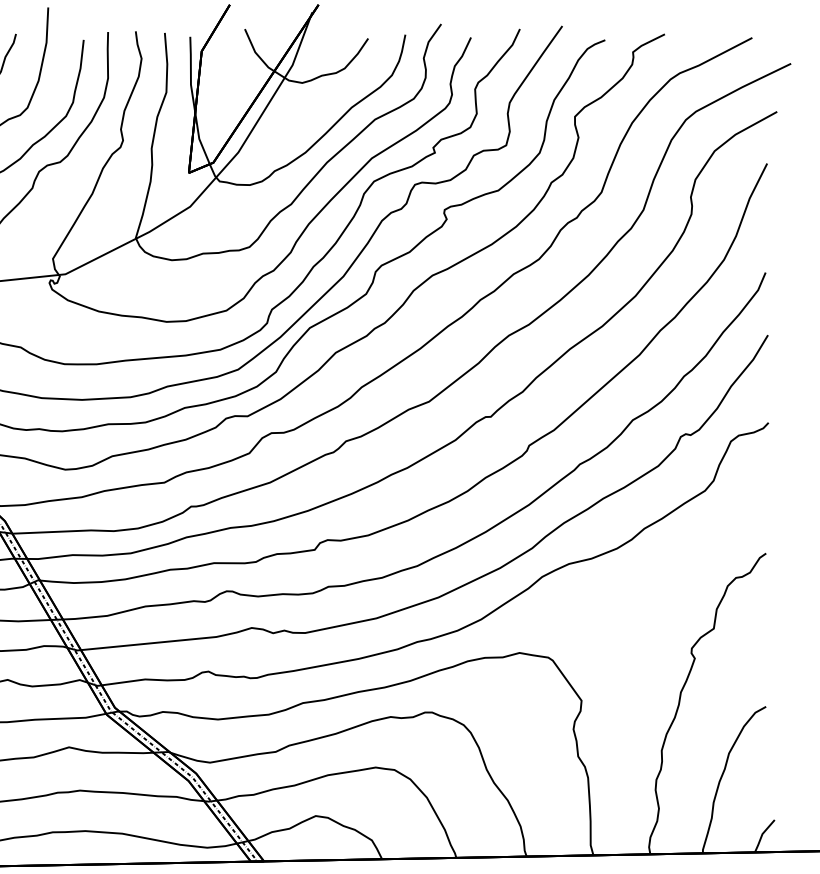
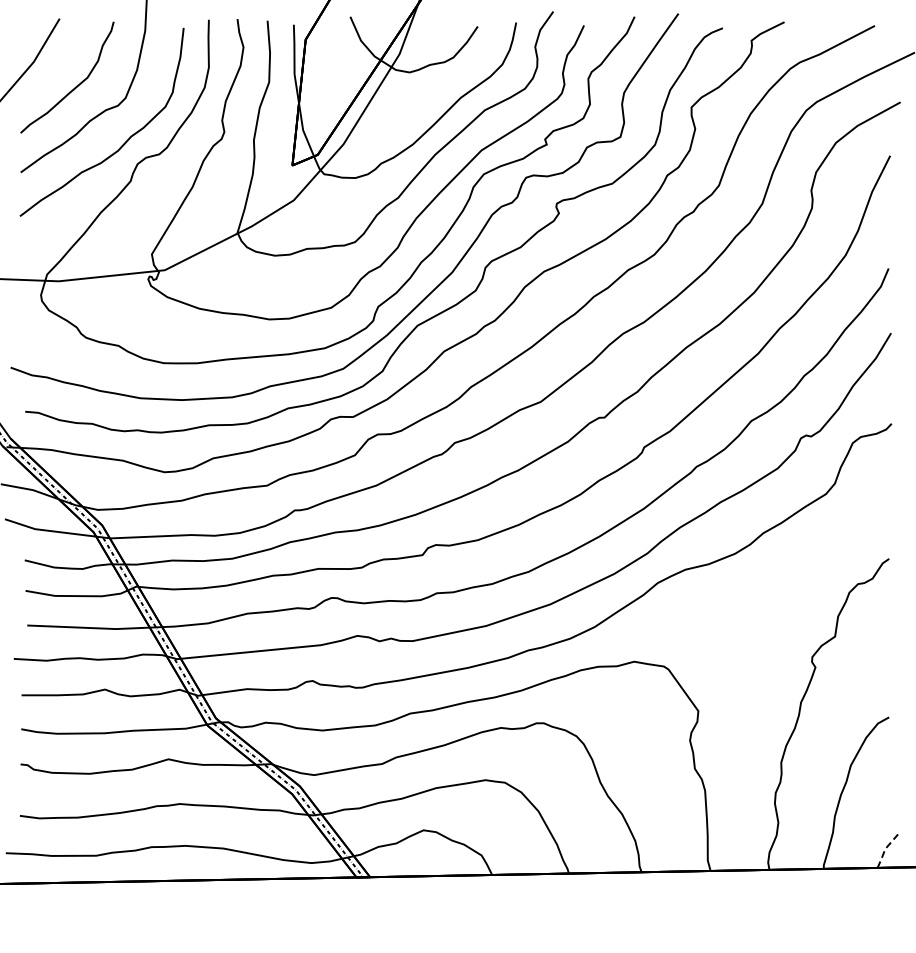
line: (762, 834) -> (885, 849), solid -> dashed

